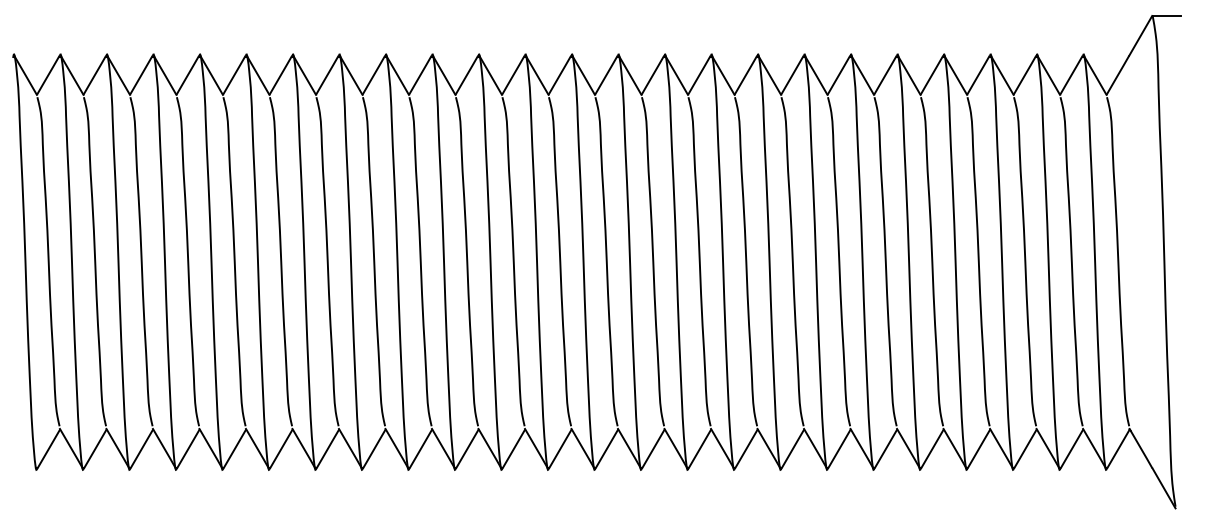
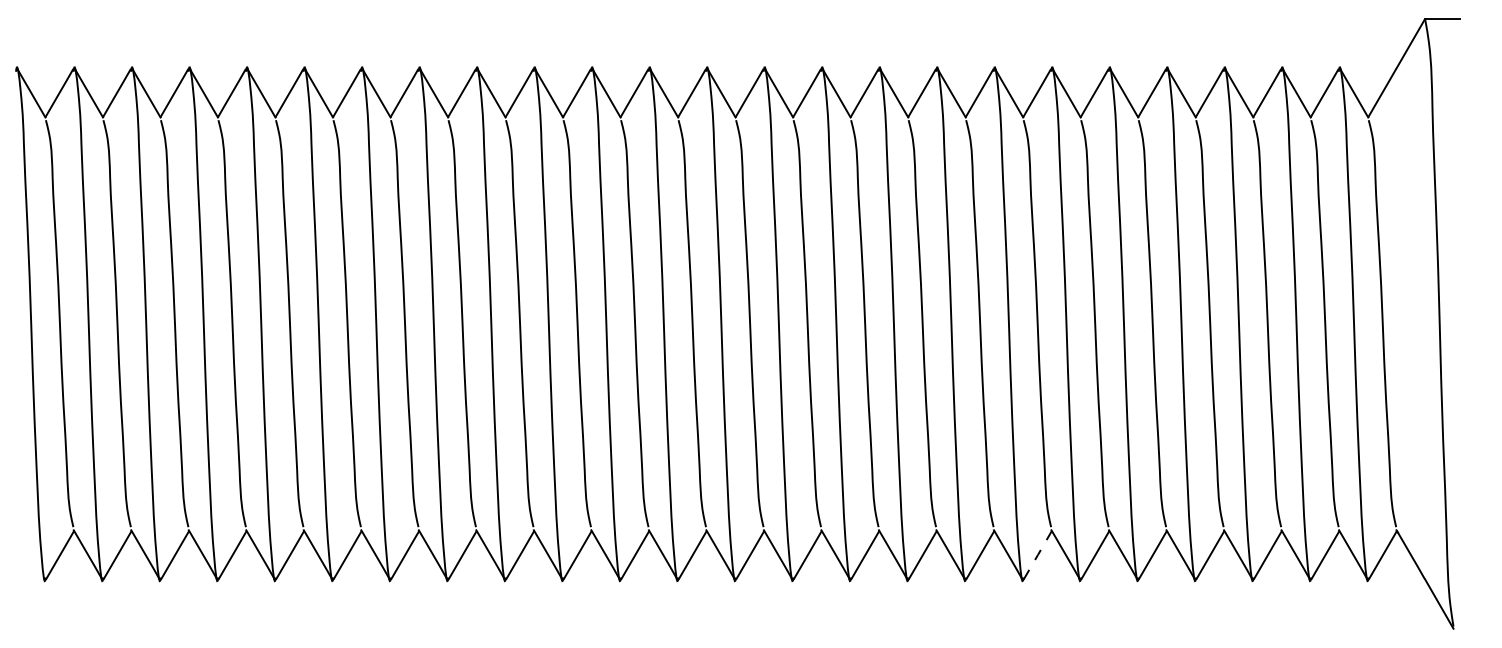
line: (839, 448) -> (1038, 554), solid -> dashed

